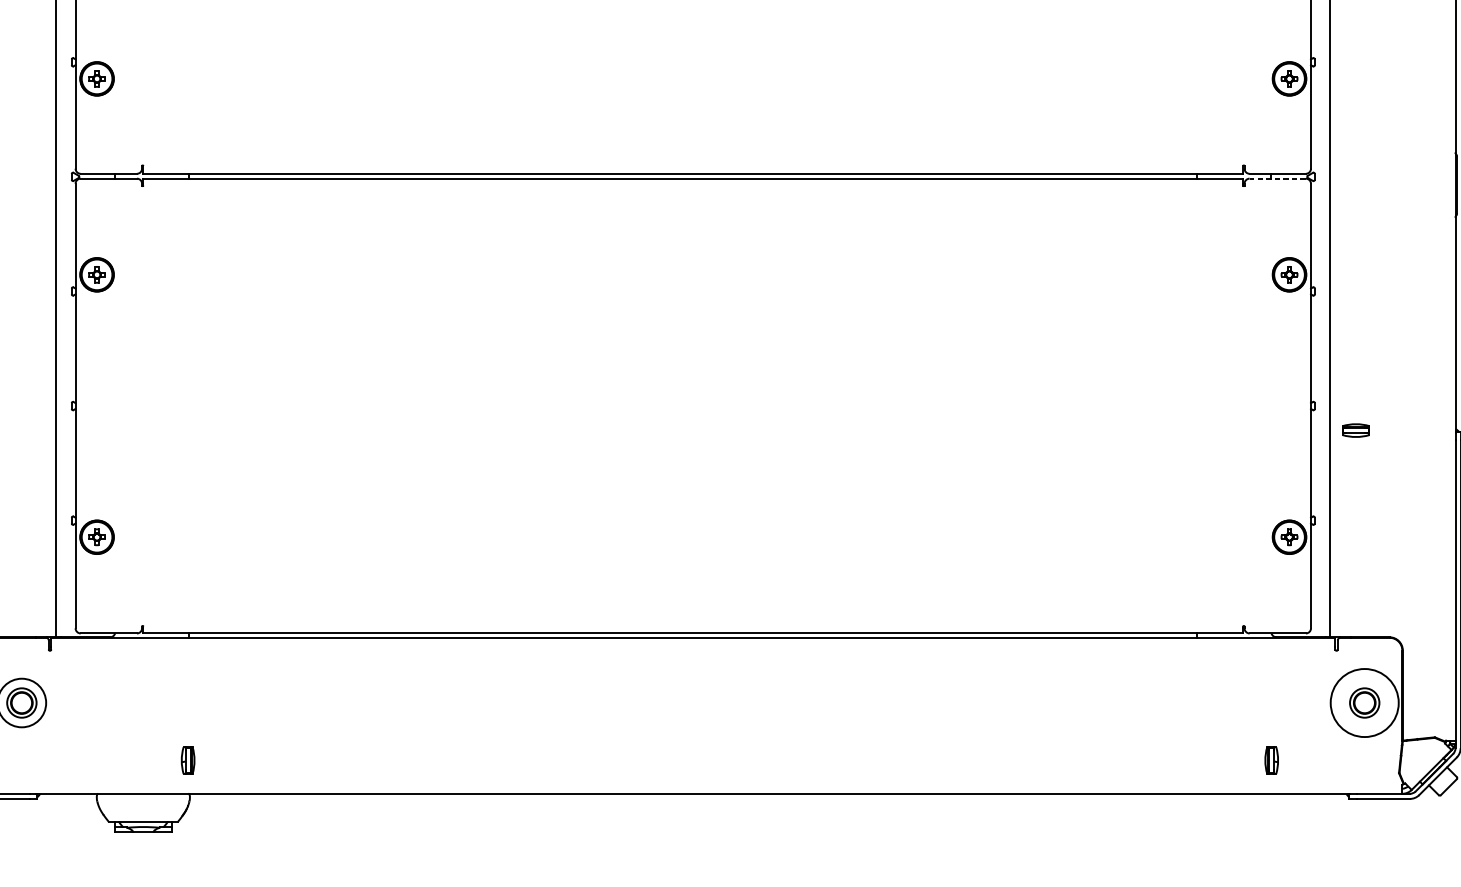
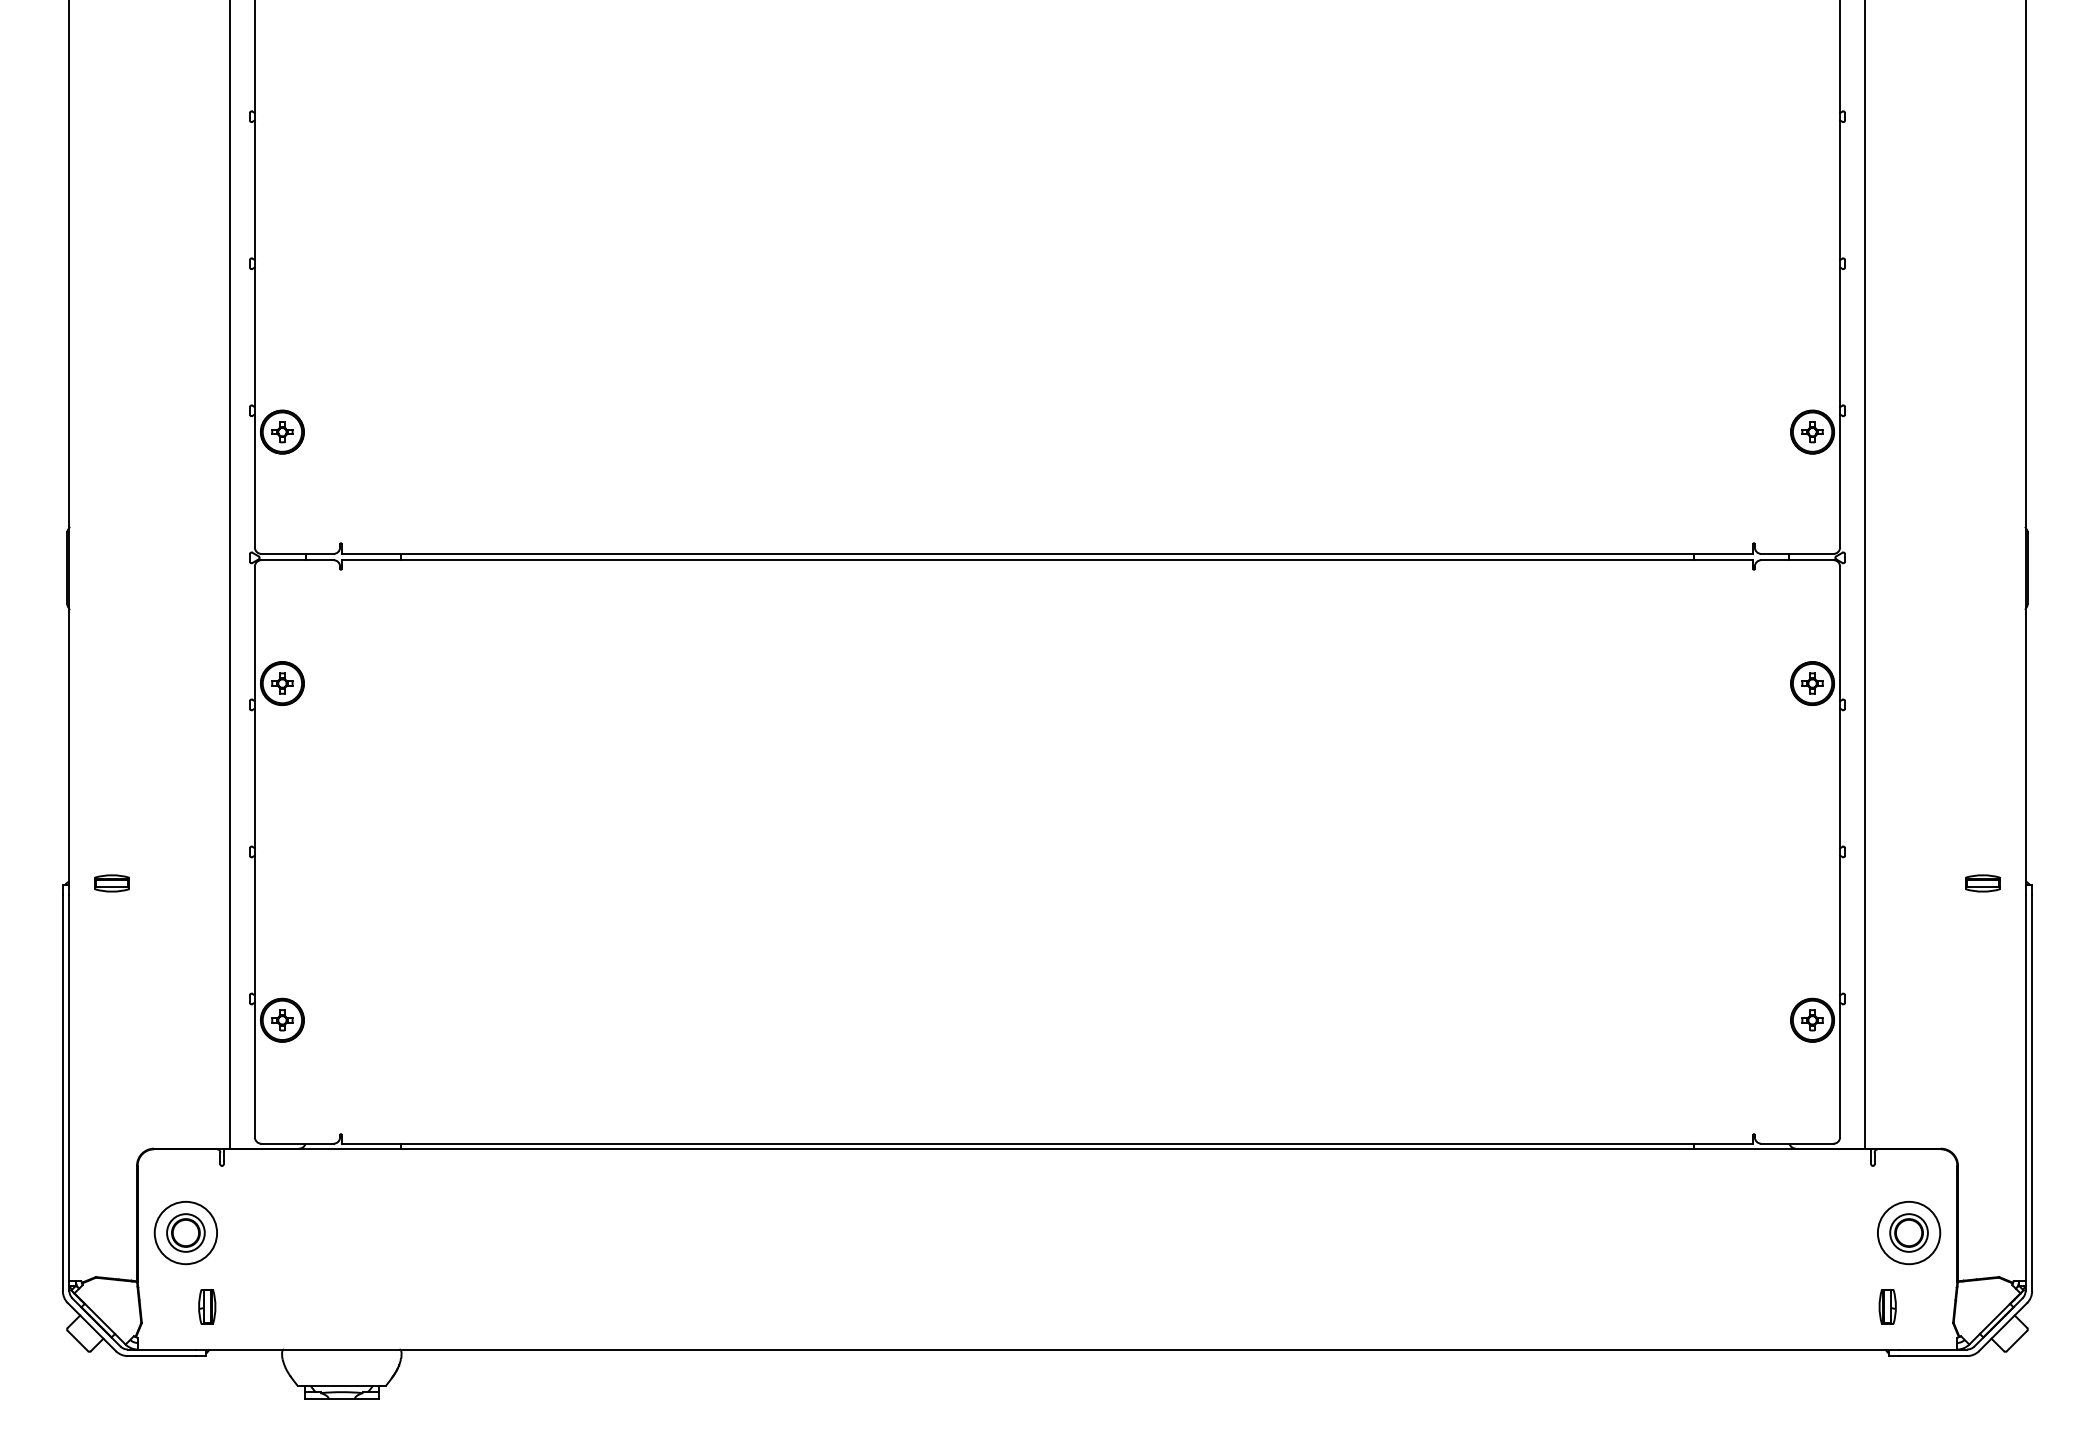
line: (1277, 178) -> (1796, 560), dashed -> solid
part: (1355, 430) -> (1982, 883), moved
circle: (1364, 702) -> (1908, 1232), size x0.71
part: (188, 760) -> (207, 1306), moved
part: (1271, 760) -> (1887, 1306), moved

